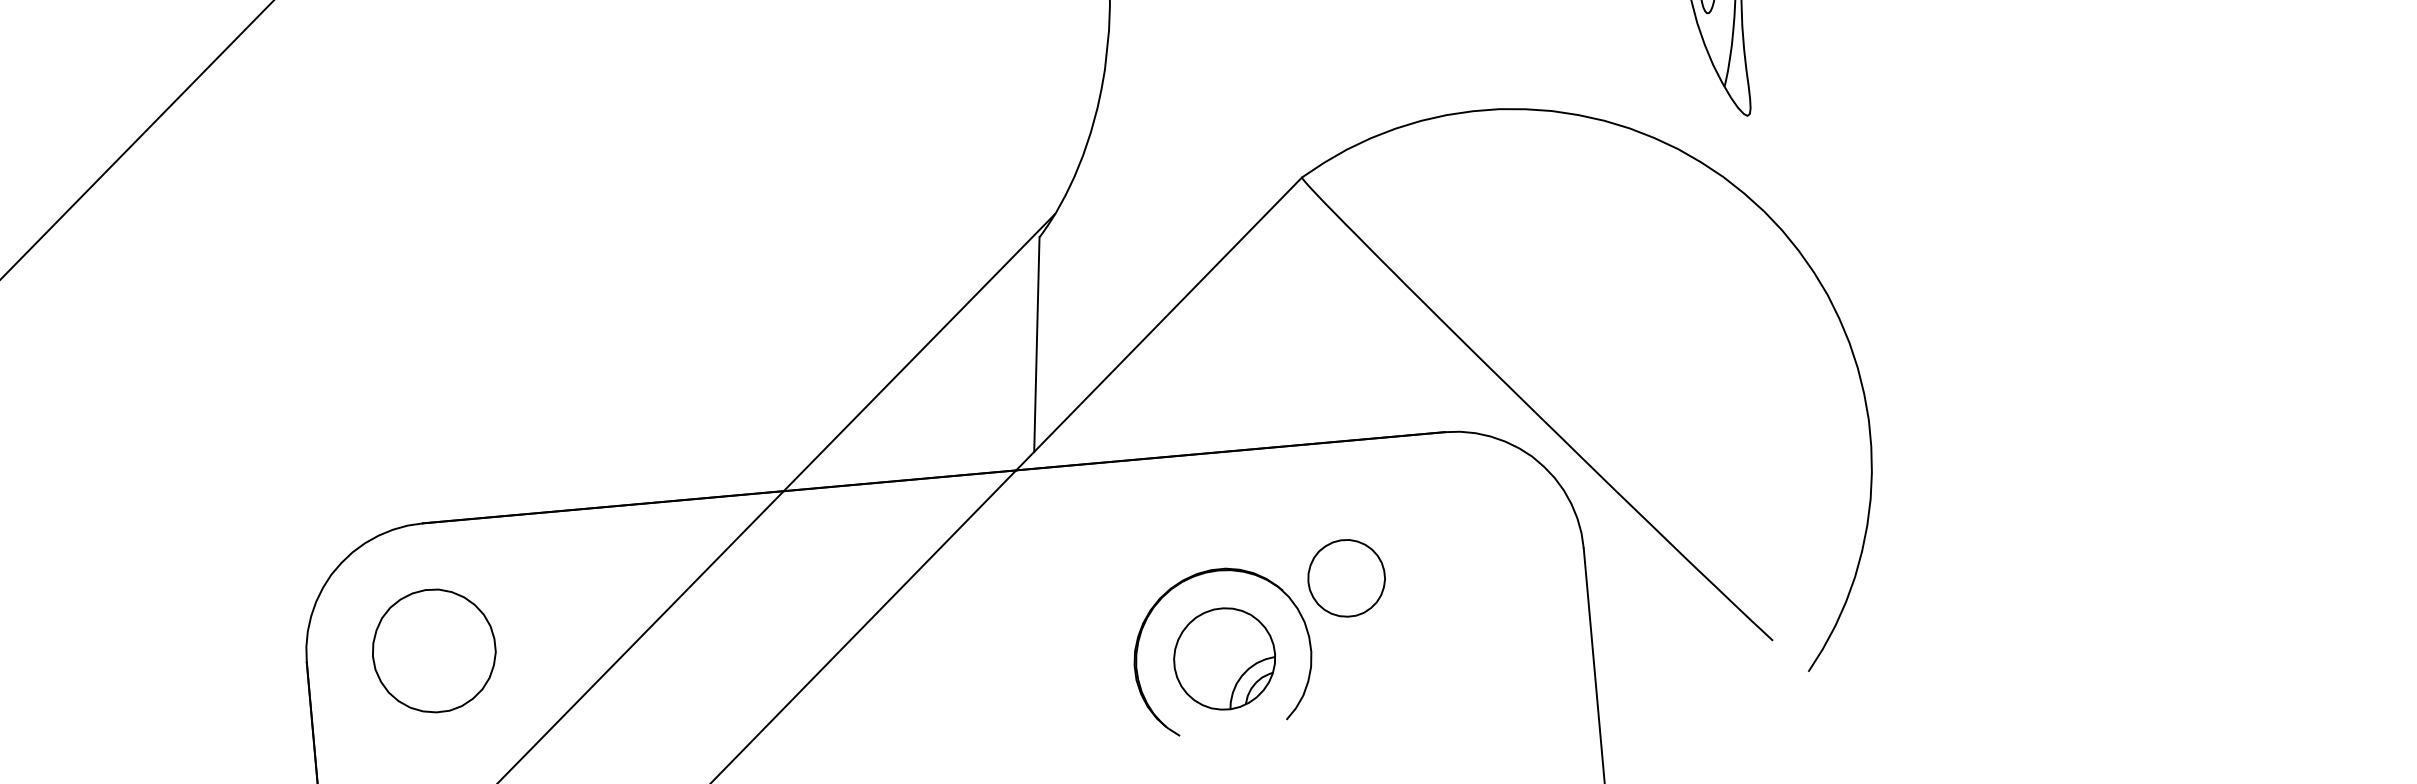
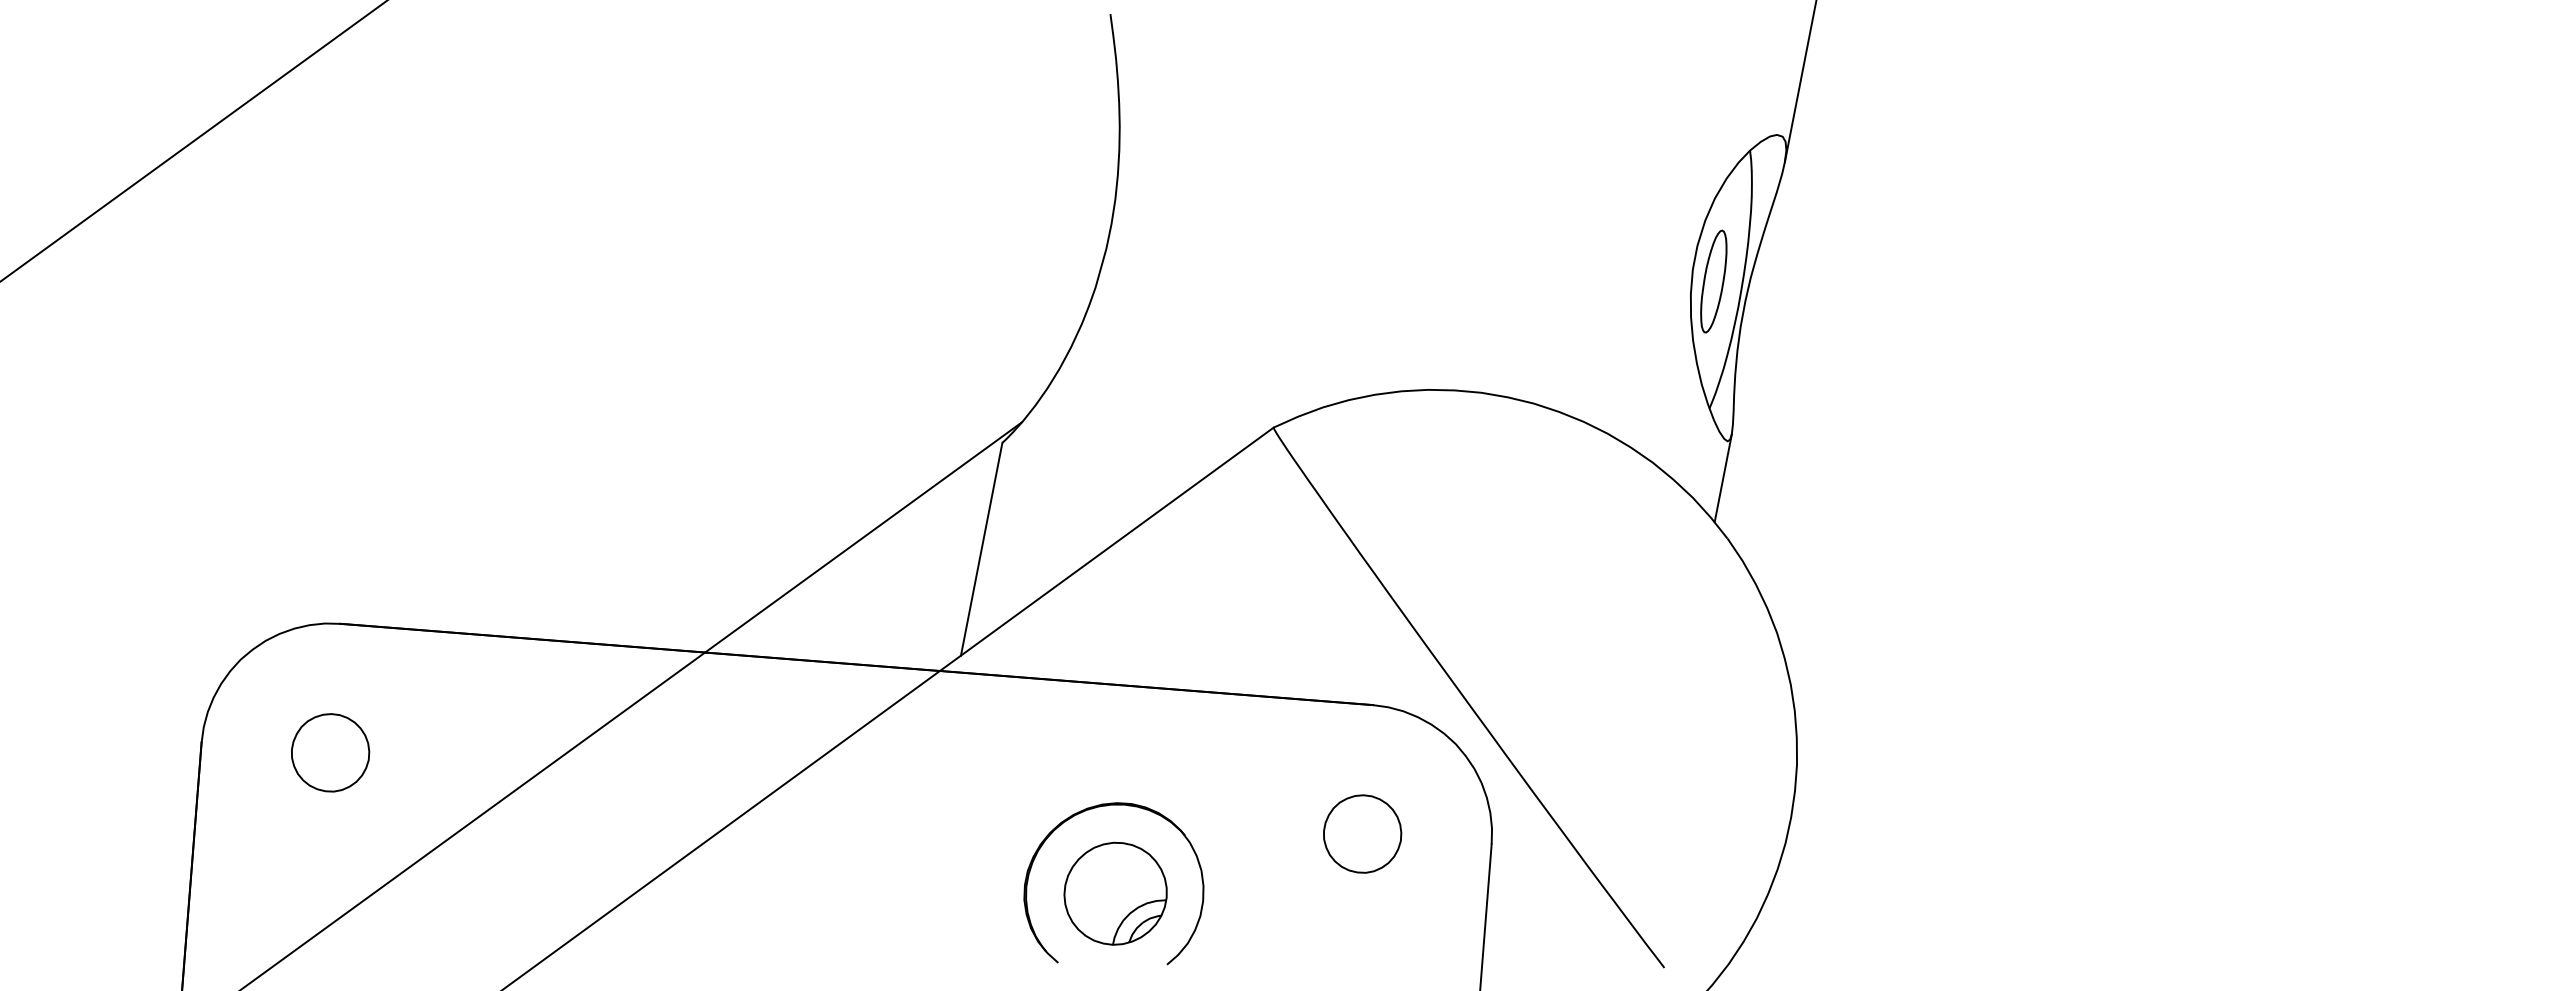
line: (1748, 153) -> (1722, 478), added
part: (1346, 577) -> (1362, 833), moved
part: (434, 650) -> (330, 752), size x0.62

